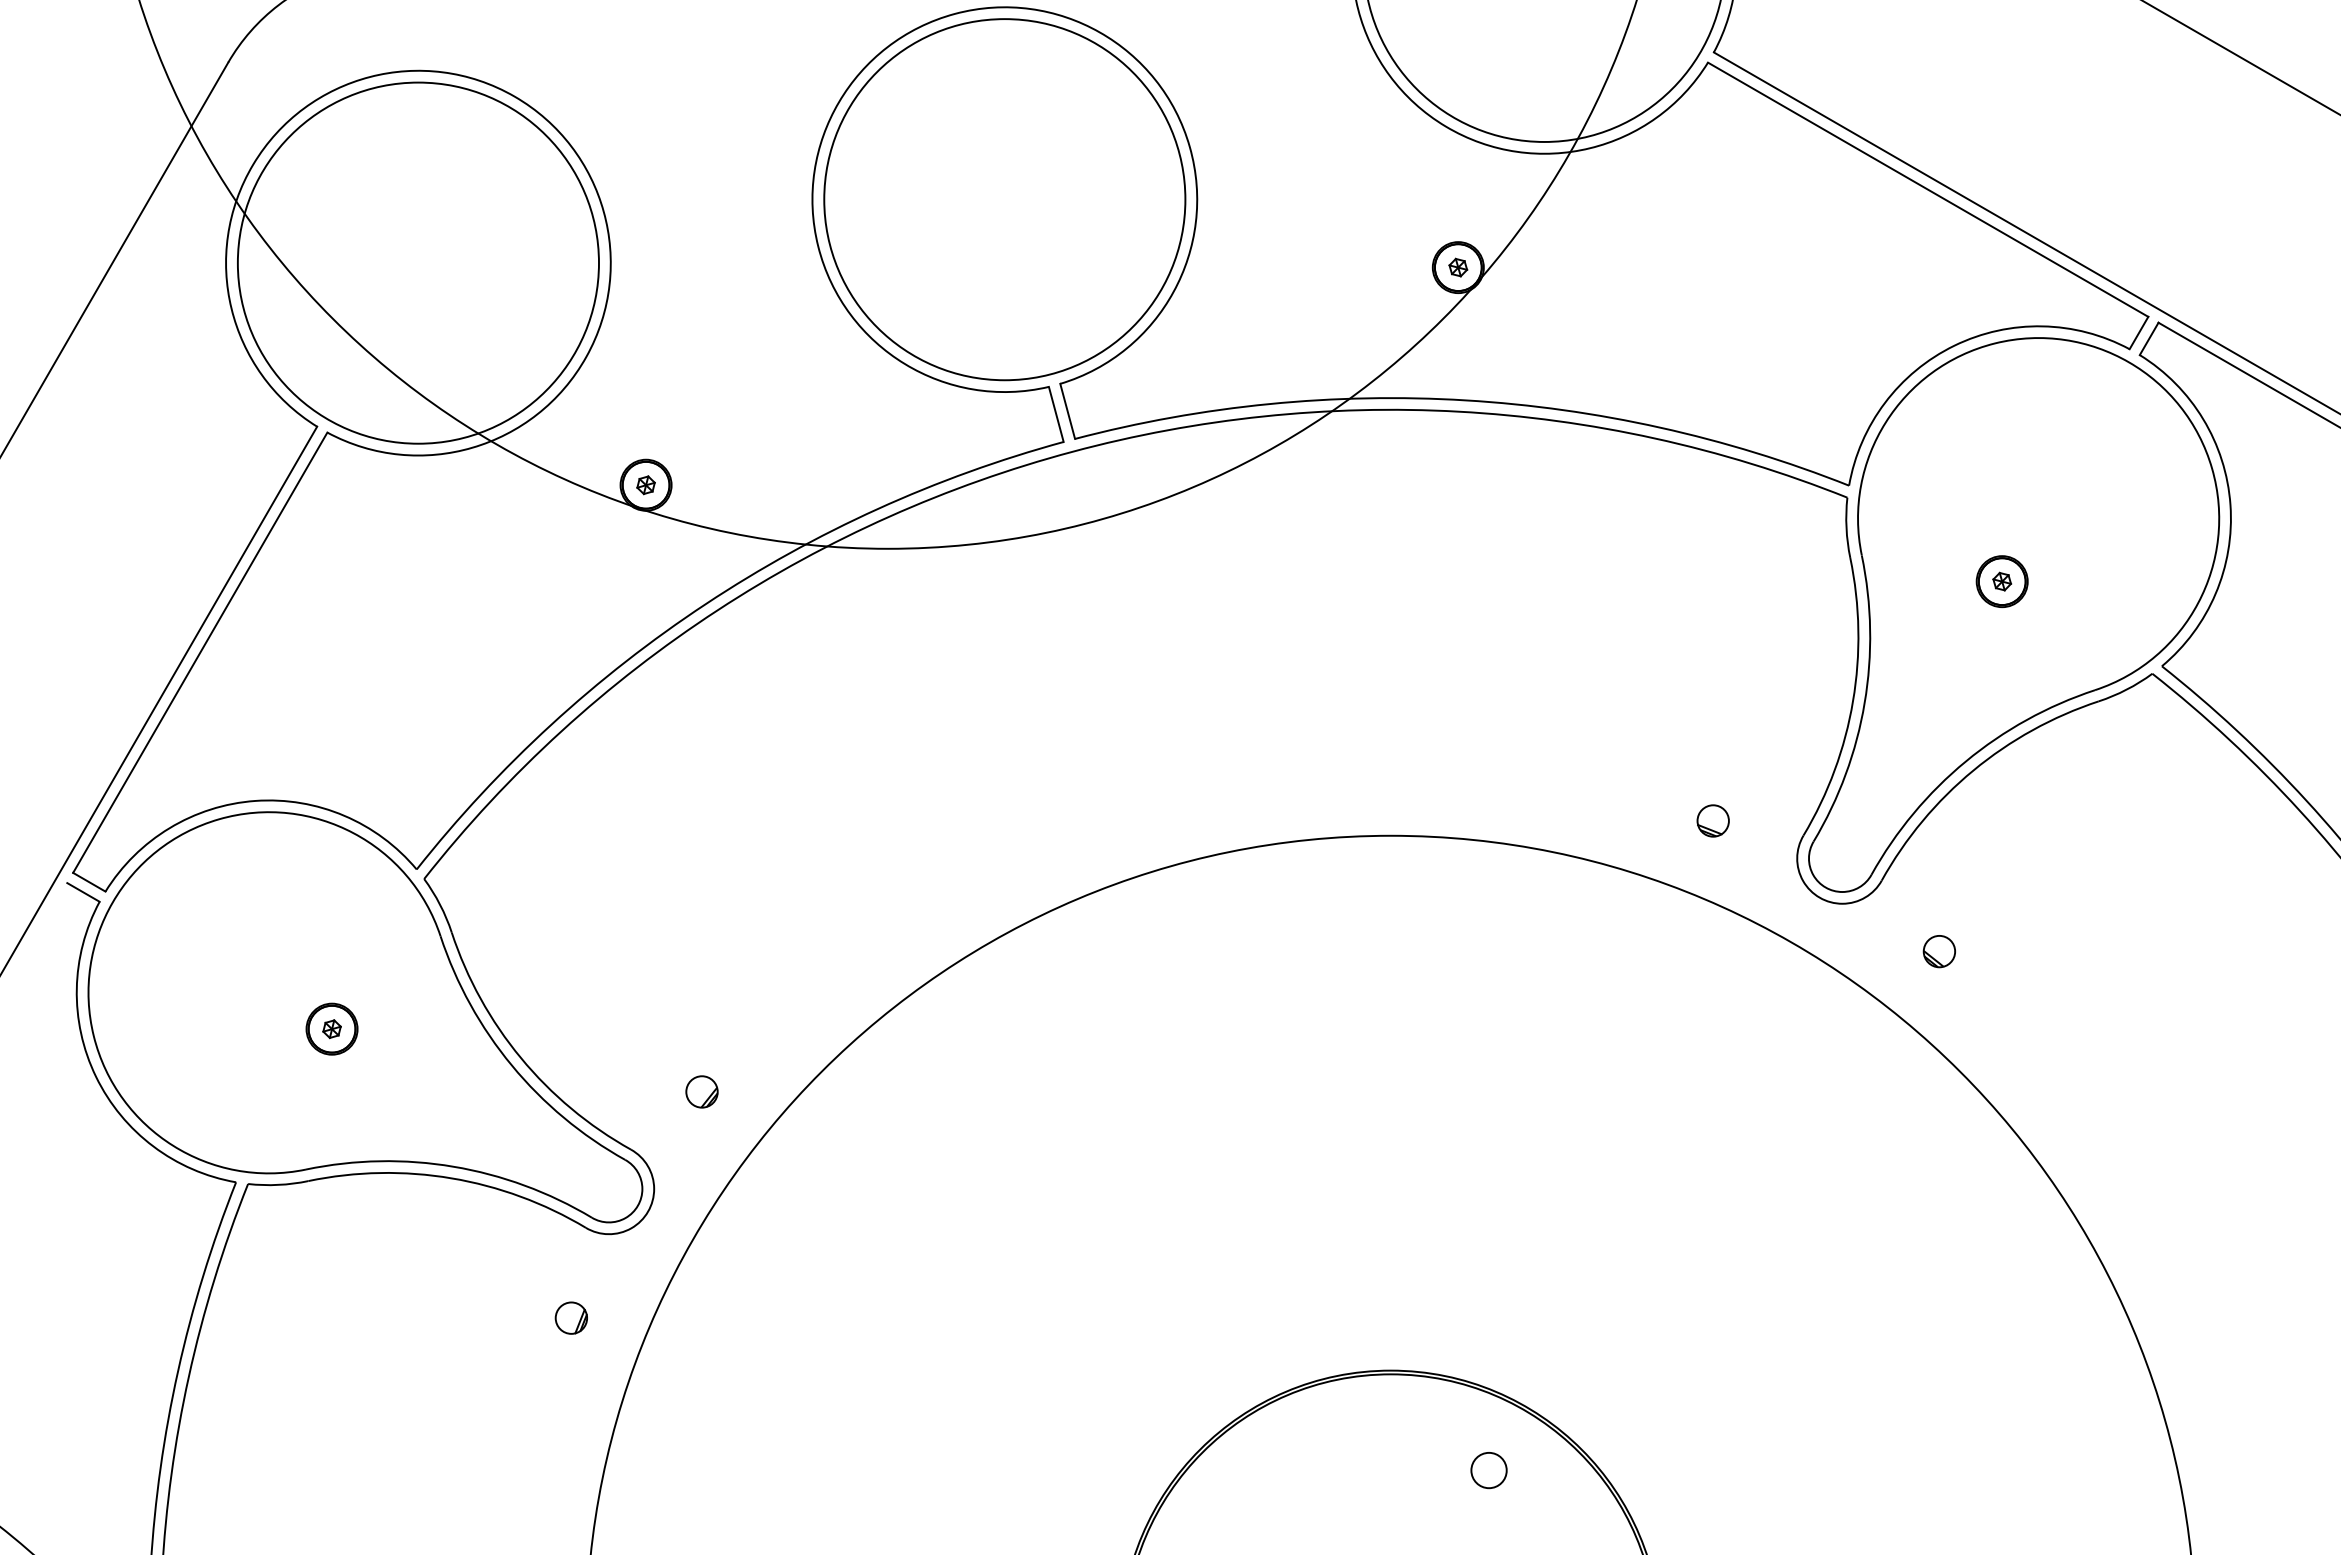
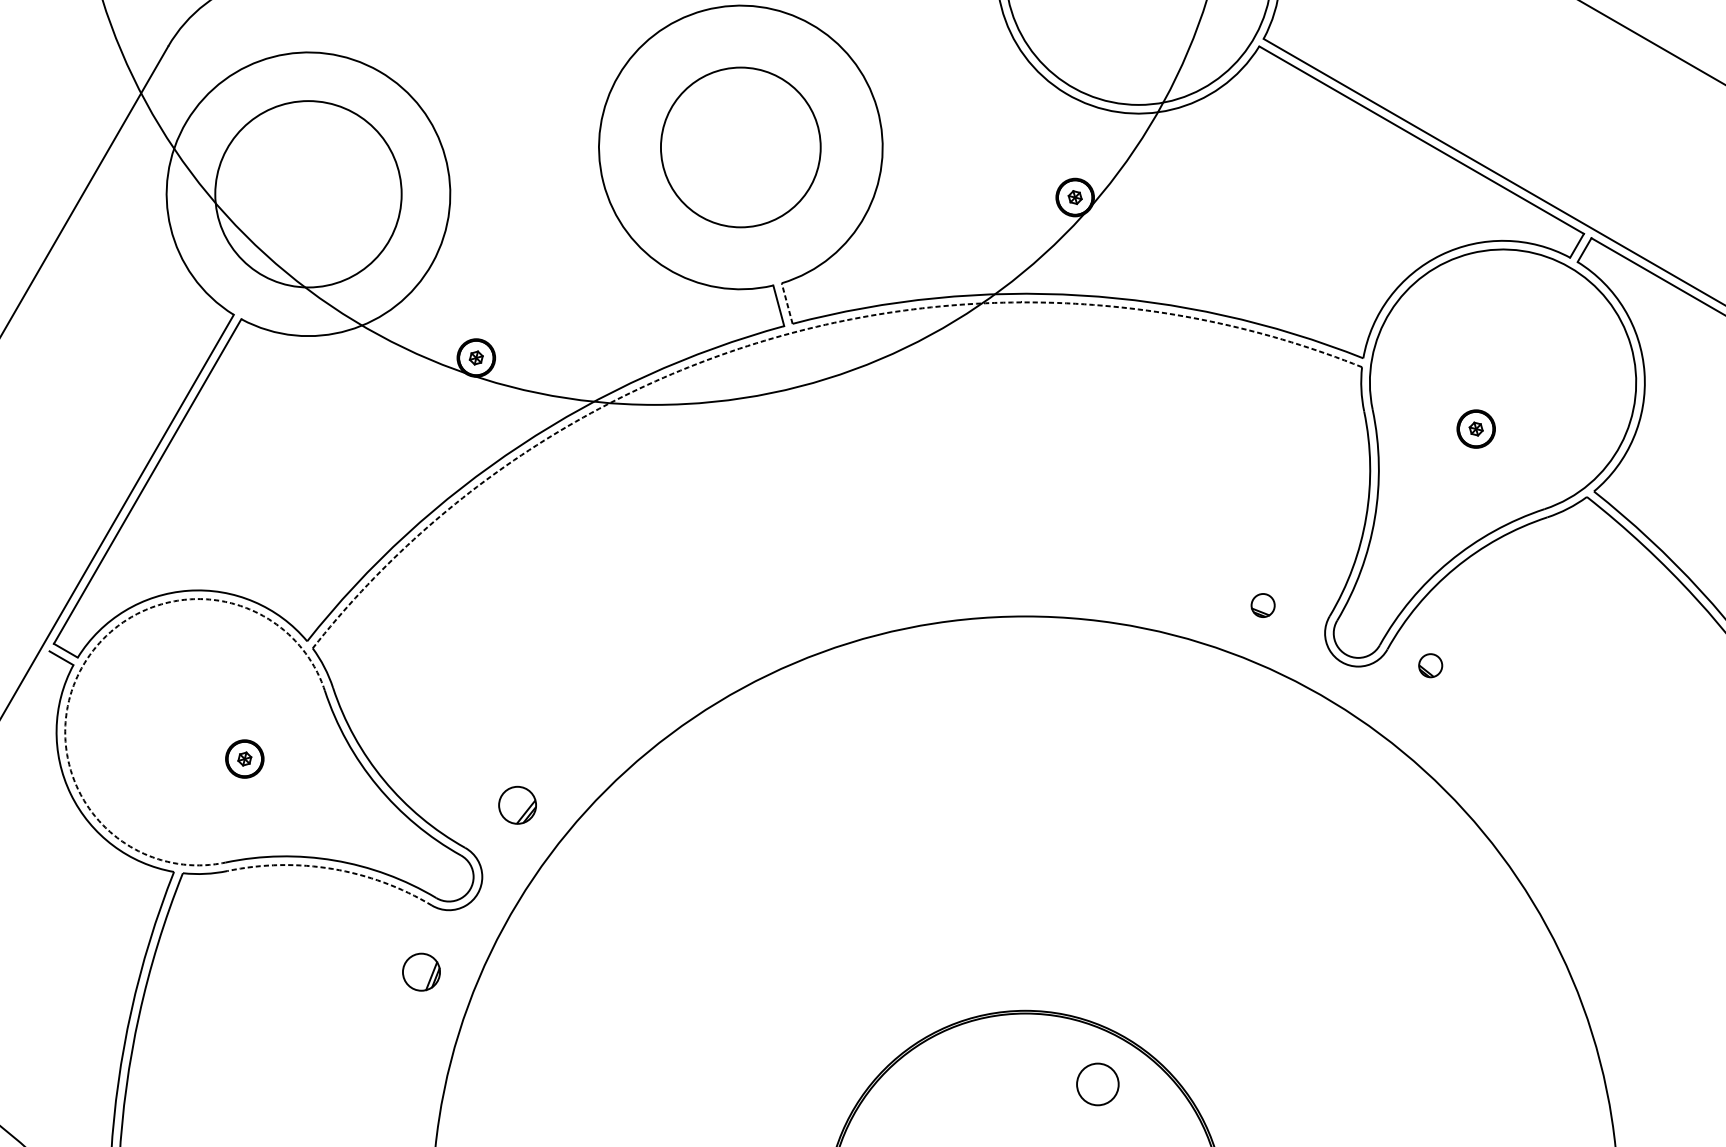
circle: (1004, 199) -> (740, 147), size x0.6
circle: (417, 262) -> (307, 193), size x0.7
line: (1067, 411) -> (787, 303), solid -> dashed
arc: (1072, 451) -> (790, 333), solid -> dashed
arc: (112, 902) -> (82, 665), solid -> dashed
part: (1938, 951) -> (1429, 665), moved
part: (701, 1091) -> (517, 805), size x1.6
arc: (451, 1178) -> (332, 869), solid -> dashed
part: (570, 1317) -> (420, 971), size x1.6
circle: (1488, 1470) -> (1097, 1084), size x1.6

